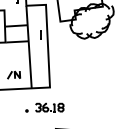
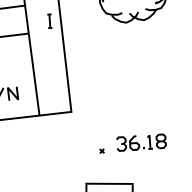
part: (44, 107) -> (132, 143), moved

